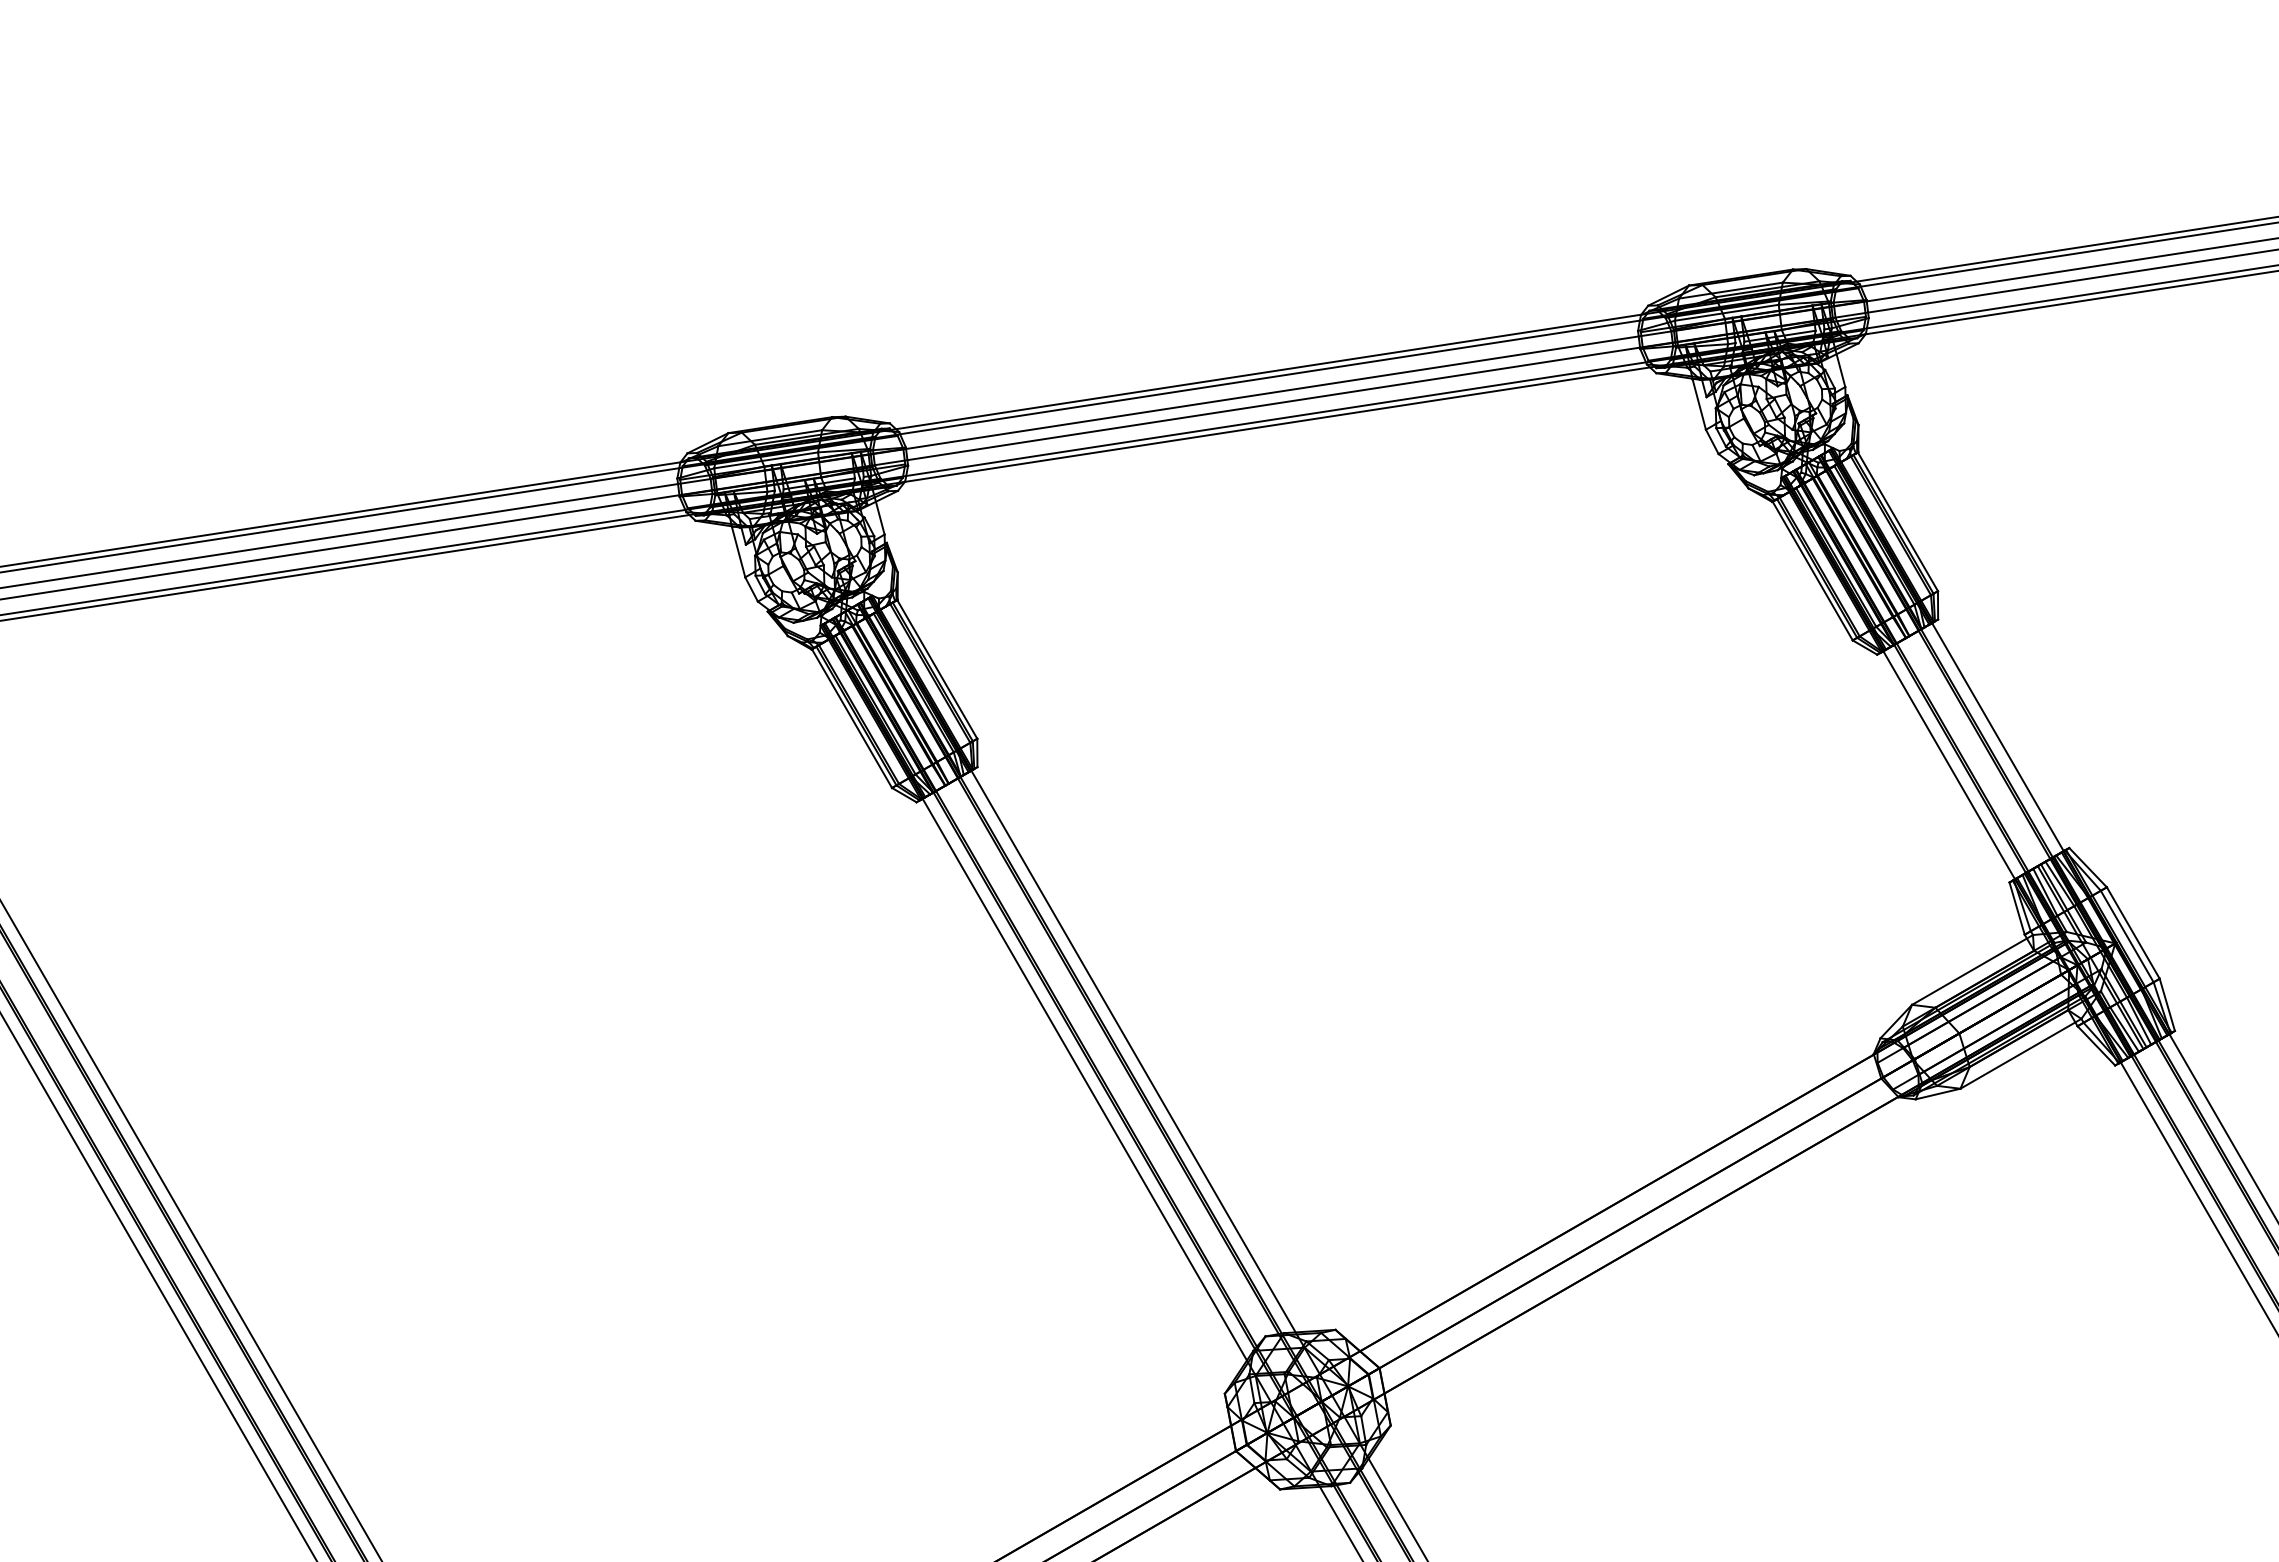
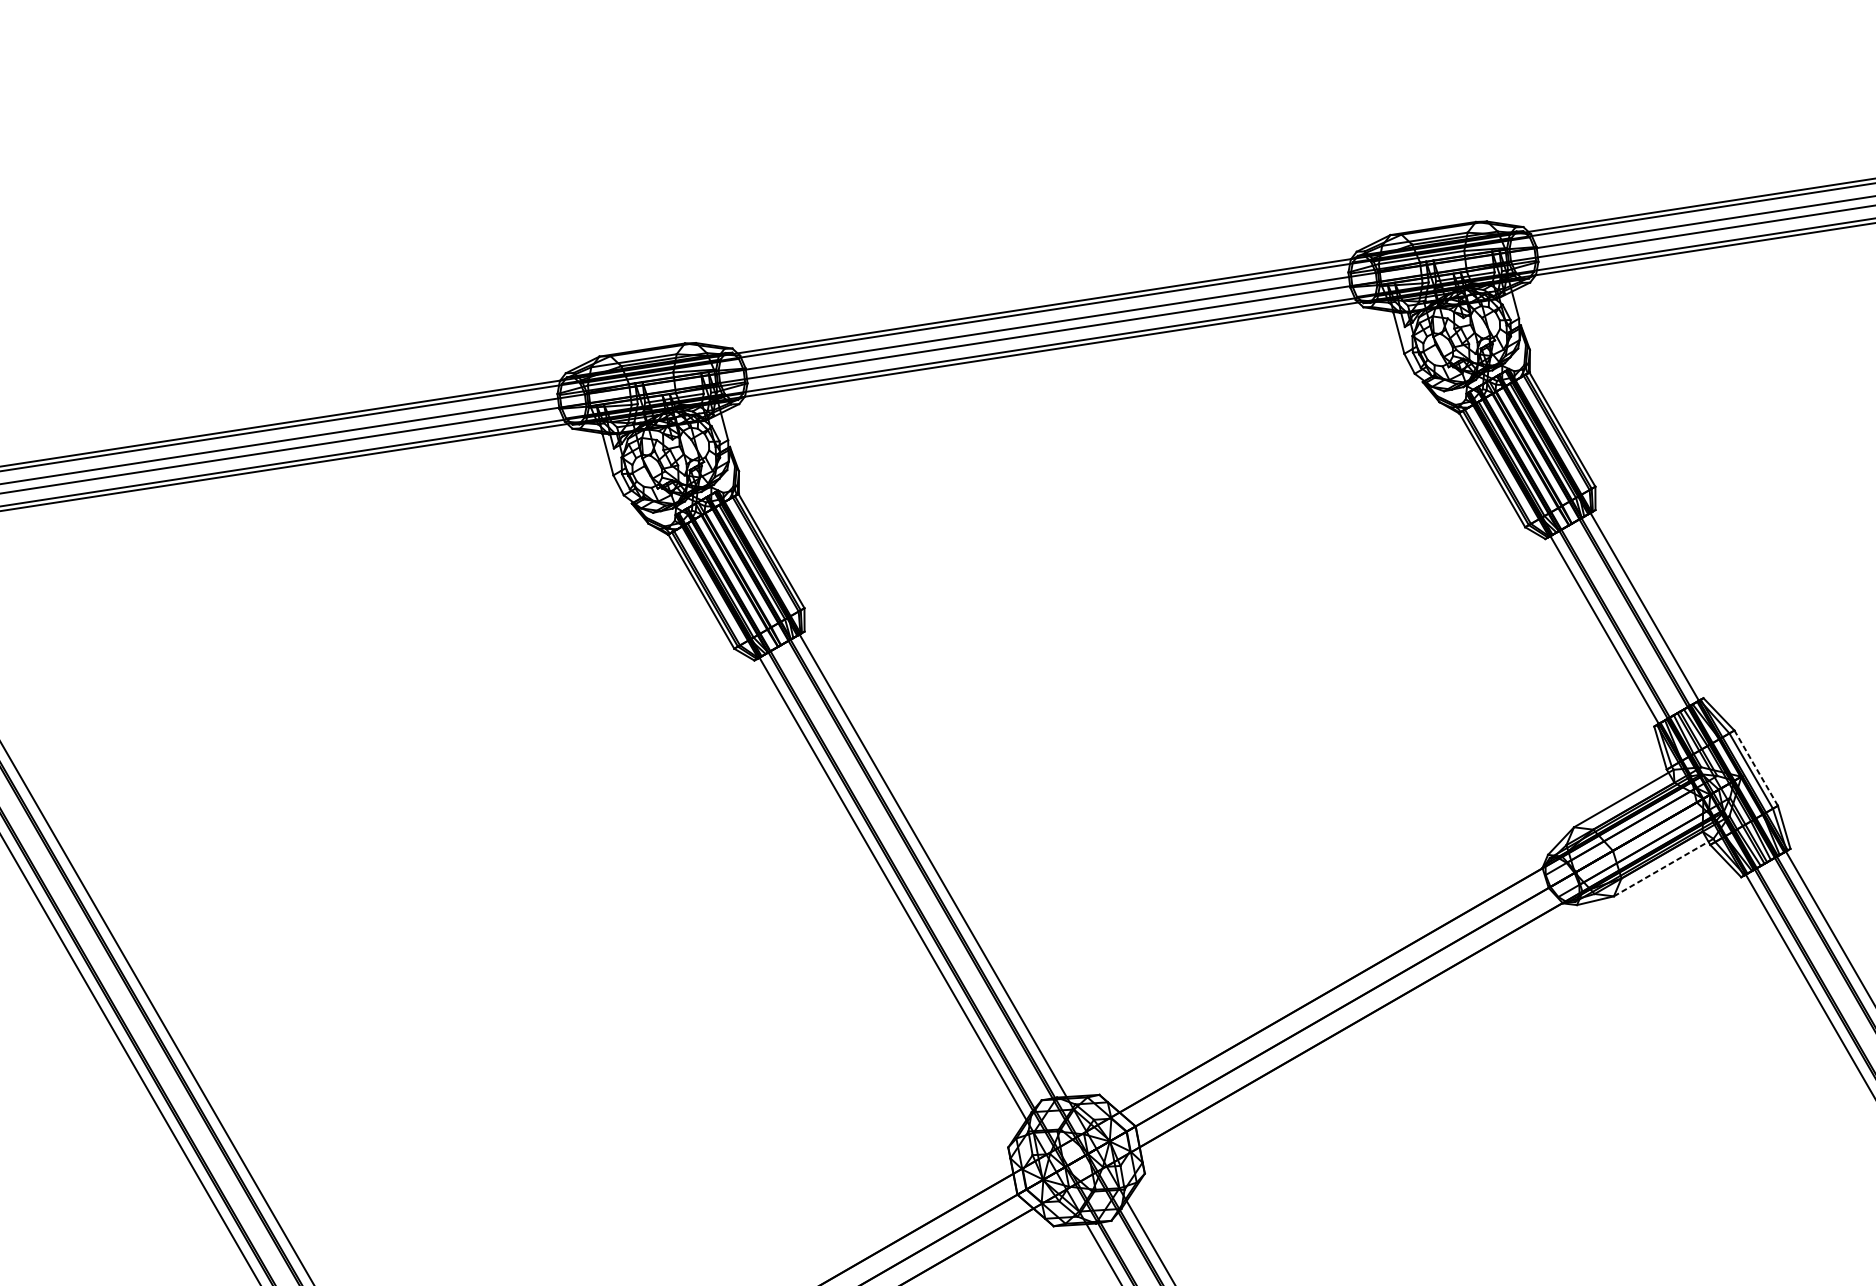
line: (2133, 933) -> (1756, 768), solid -> dashed
line: (2020, 1053) -> (1663, 867), solid -> dashed

